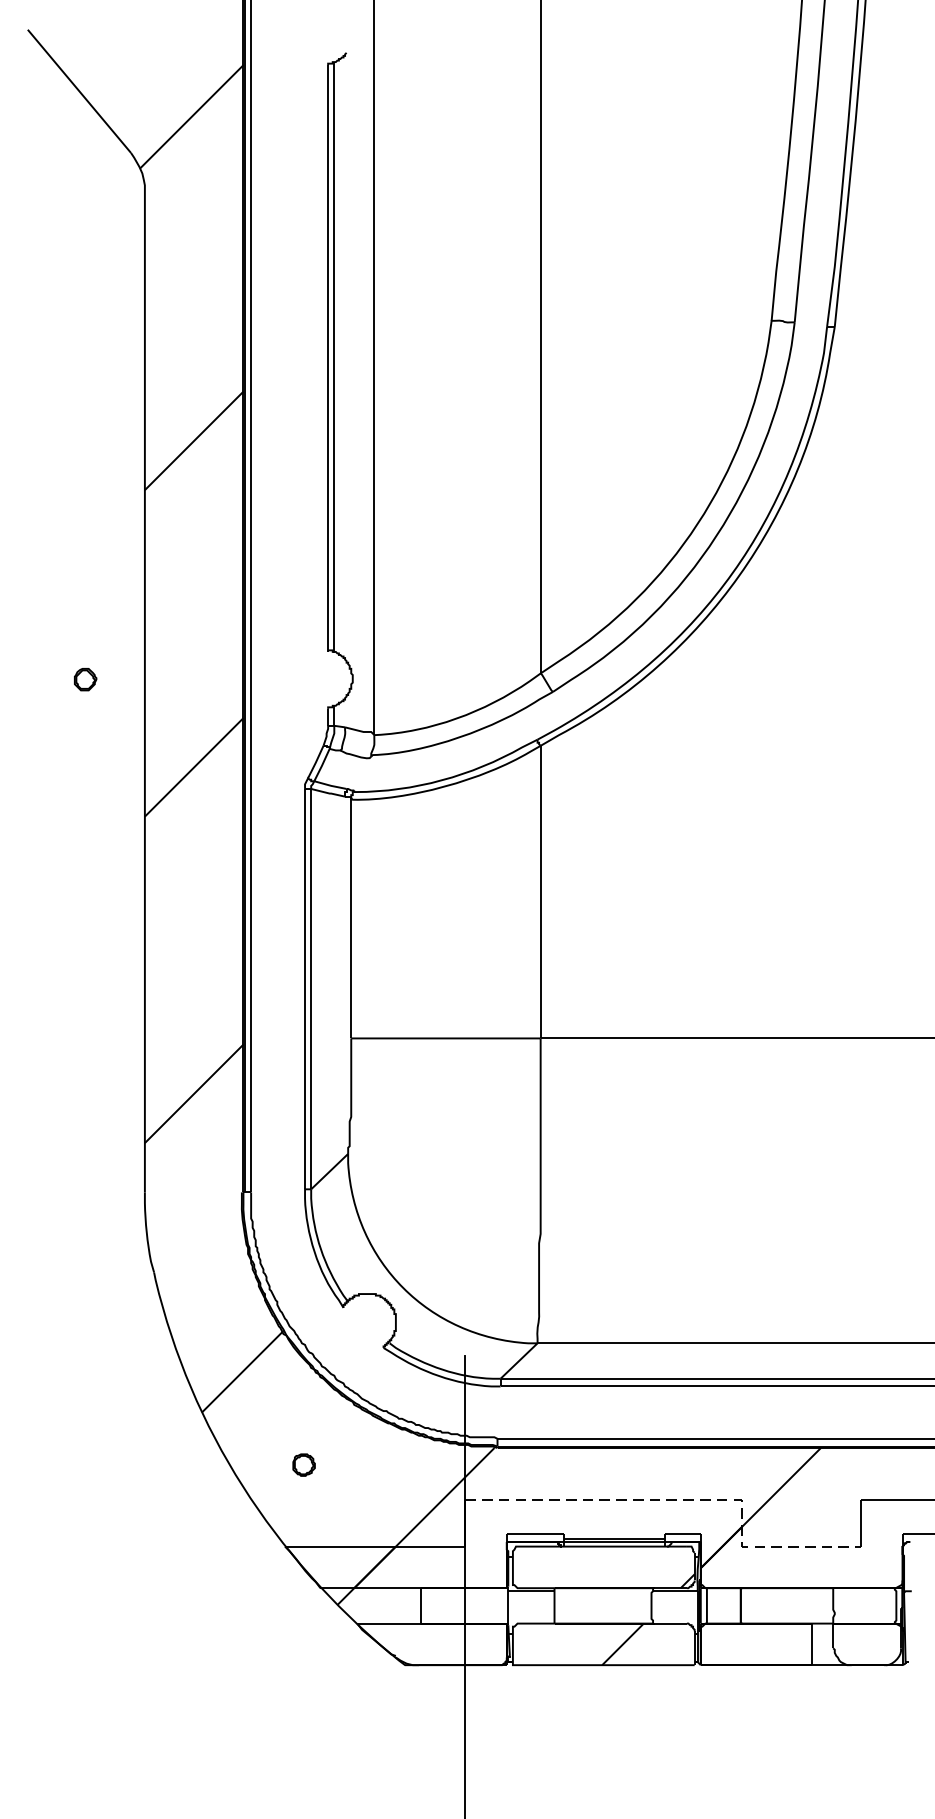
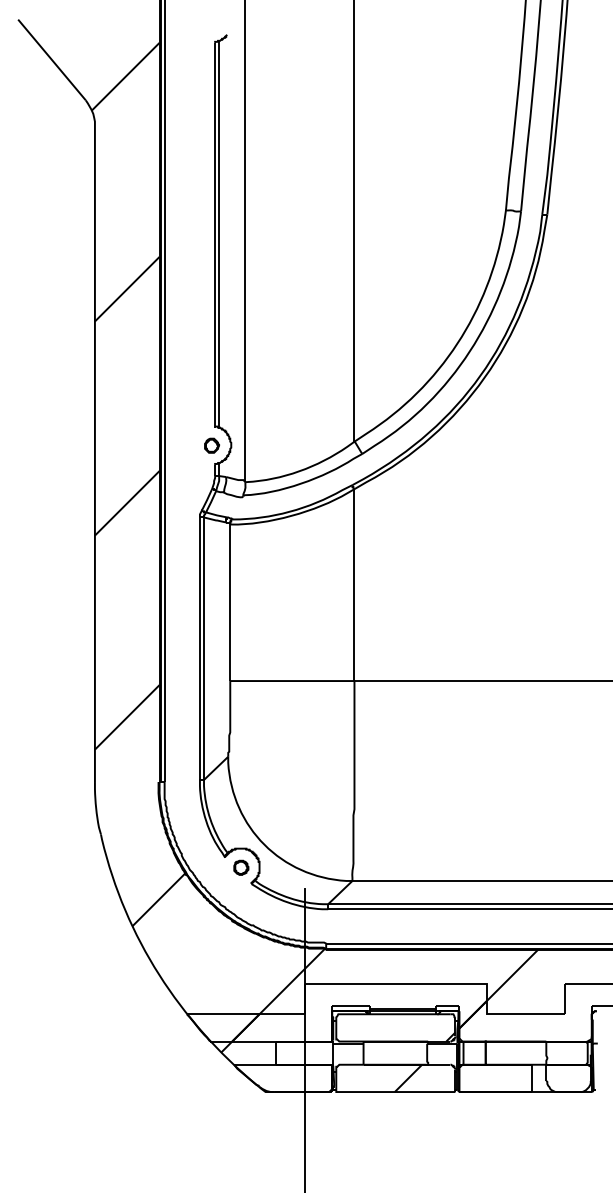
part: (86, 679) -> (212, 445), moved
part: (304, 1464) -> (241, 867), moved
line: (688, 1499) -> (451, 983), dashed -> solid

